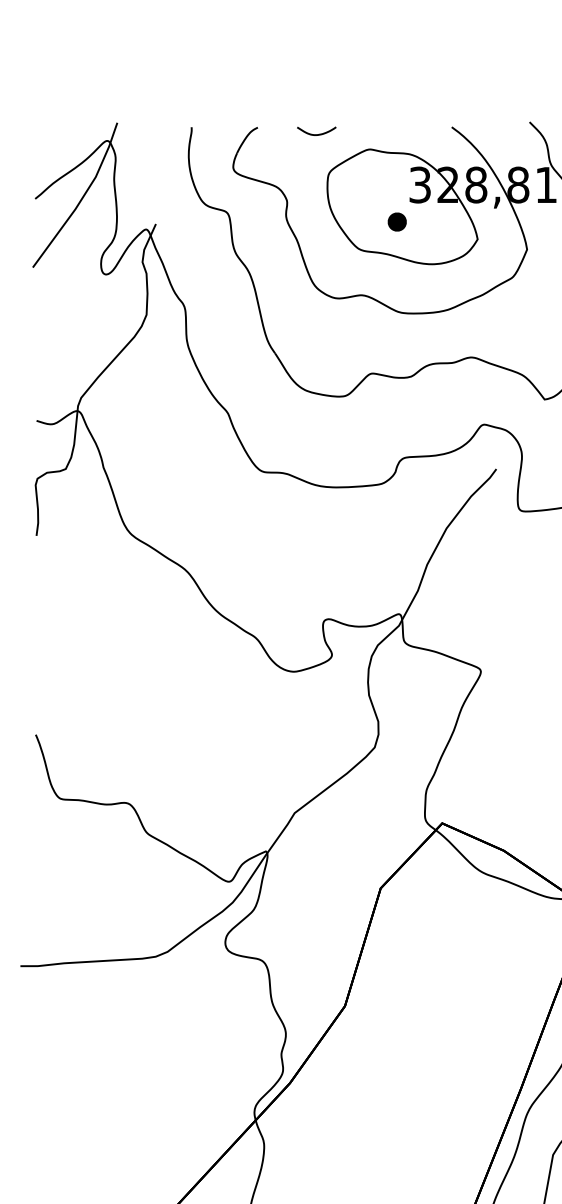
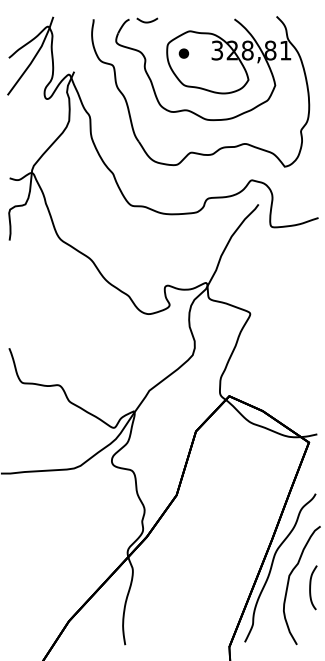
curve: (316, 133) -> (147, 21), moved
part: (396, 221) -> (183, 53), moved

